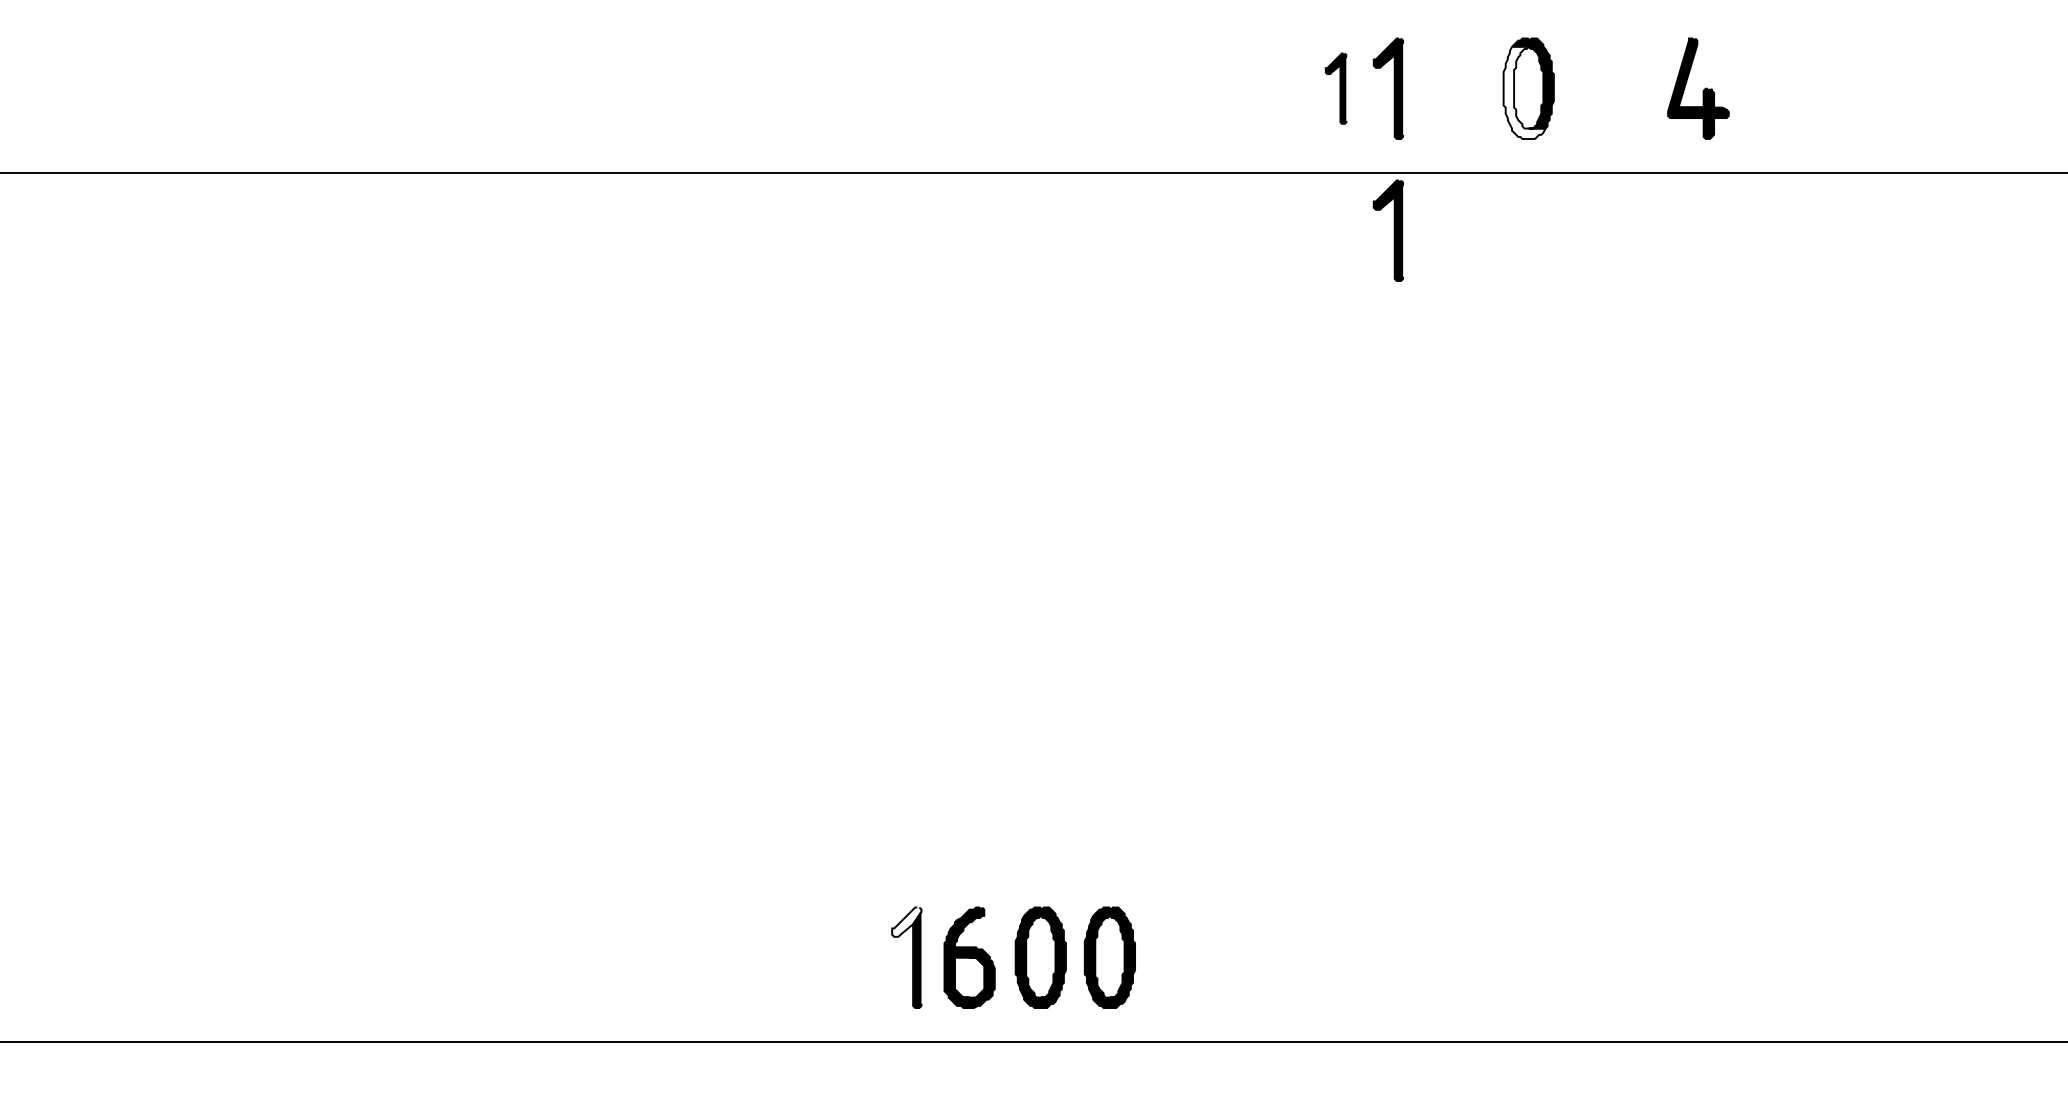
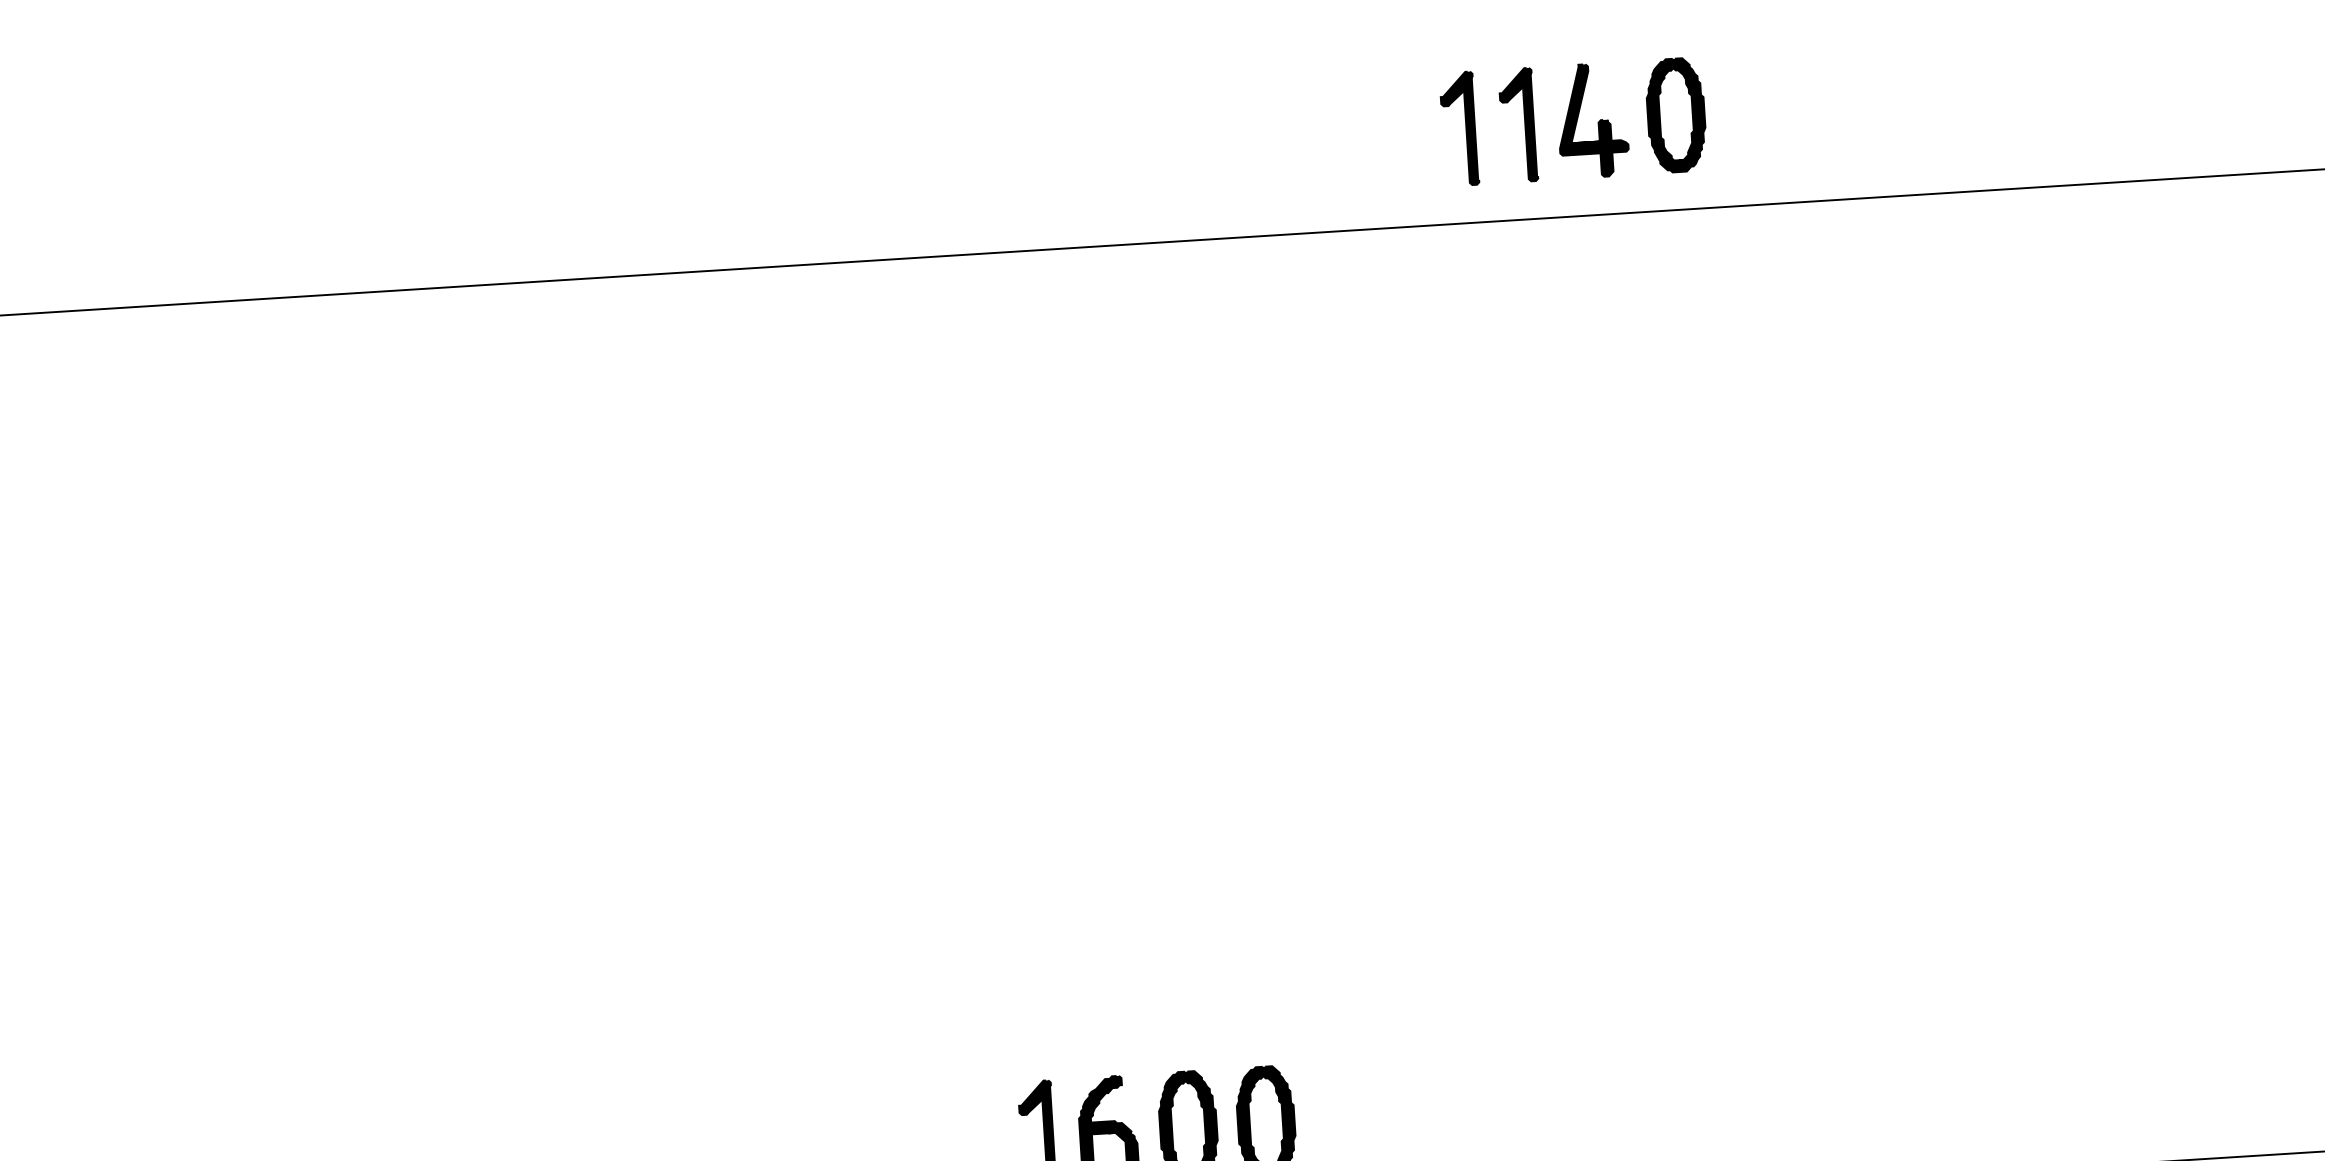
part: (1335, 88) -> (1458, 128), size x1.43
part: (1698, 88) -> (1592, 120), moved
fill: (1524, 92) -> (1671, 119), added
part: (1387, 230) -> (1527, 284), removed
fill: (906, 921) -> (1034, 1096), added

